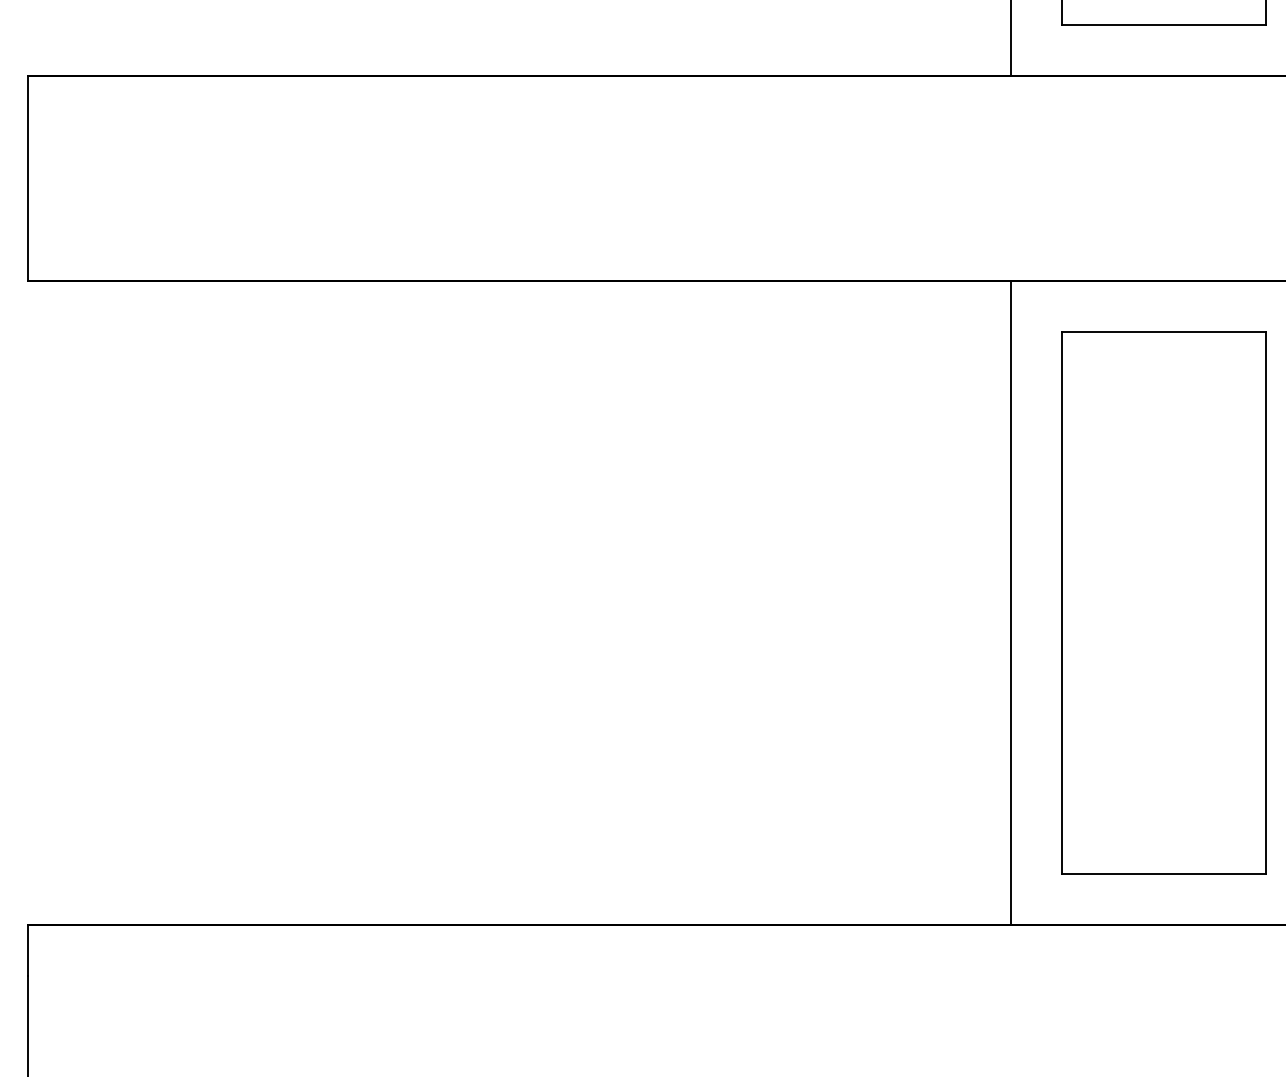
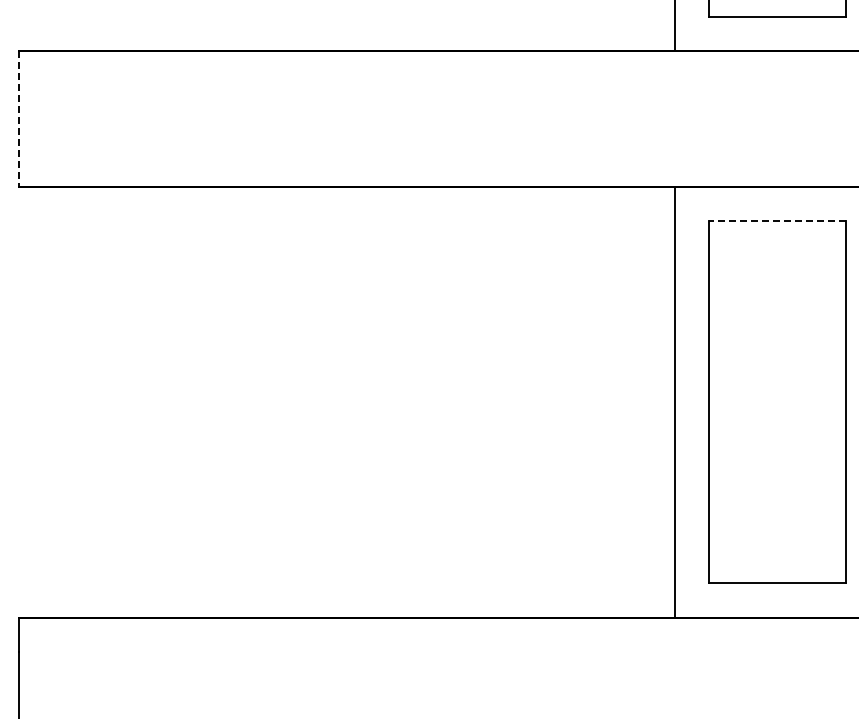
line: (28, 179) -> (19, 119), solid -> dashed
line: (1162, 331) -> (776, 221), solid -> dashed

